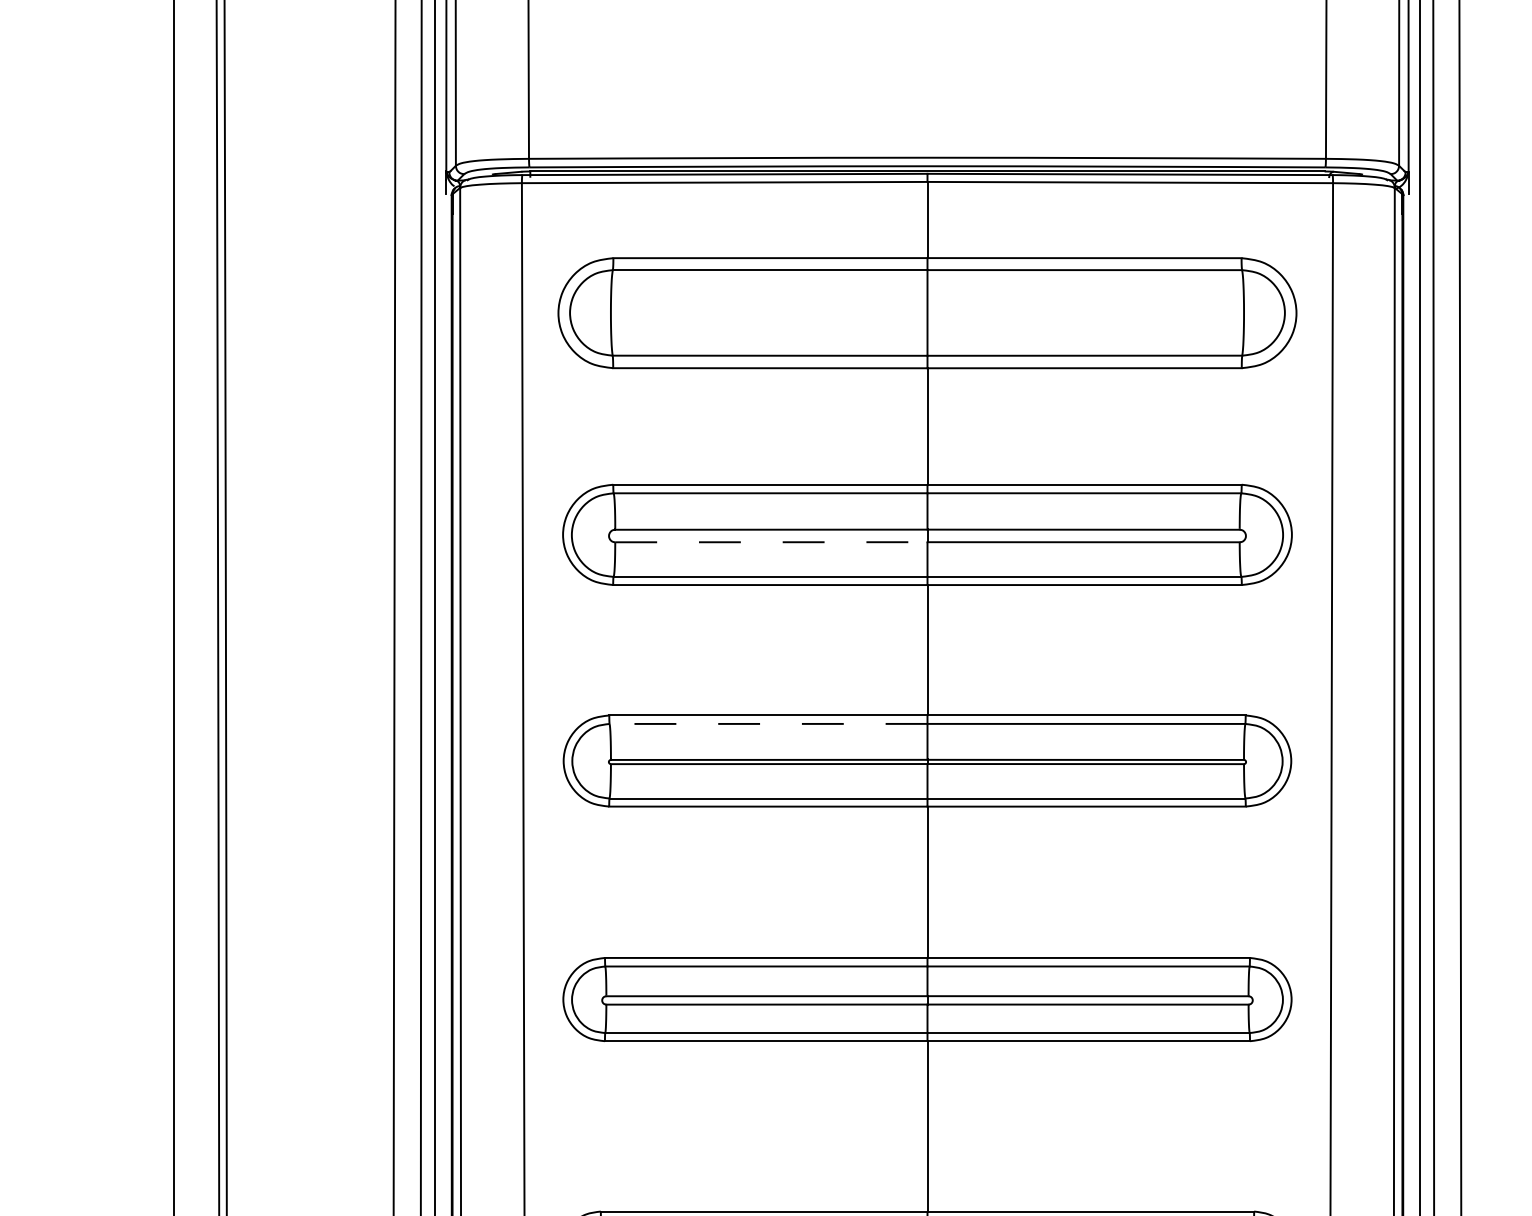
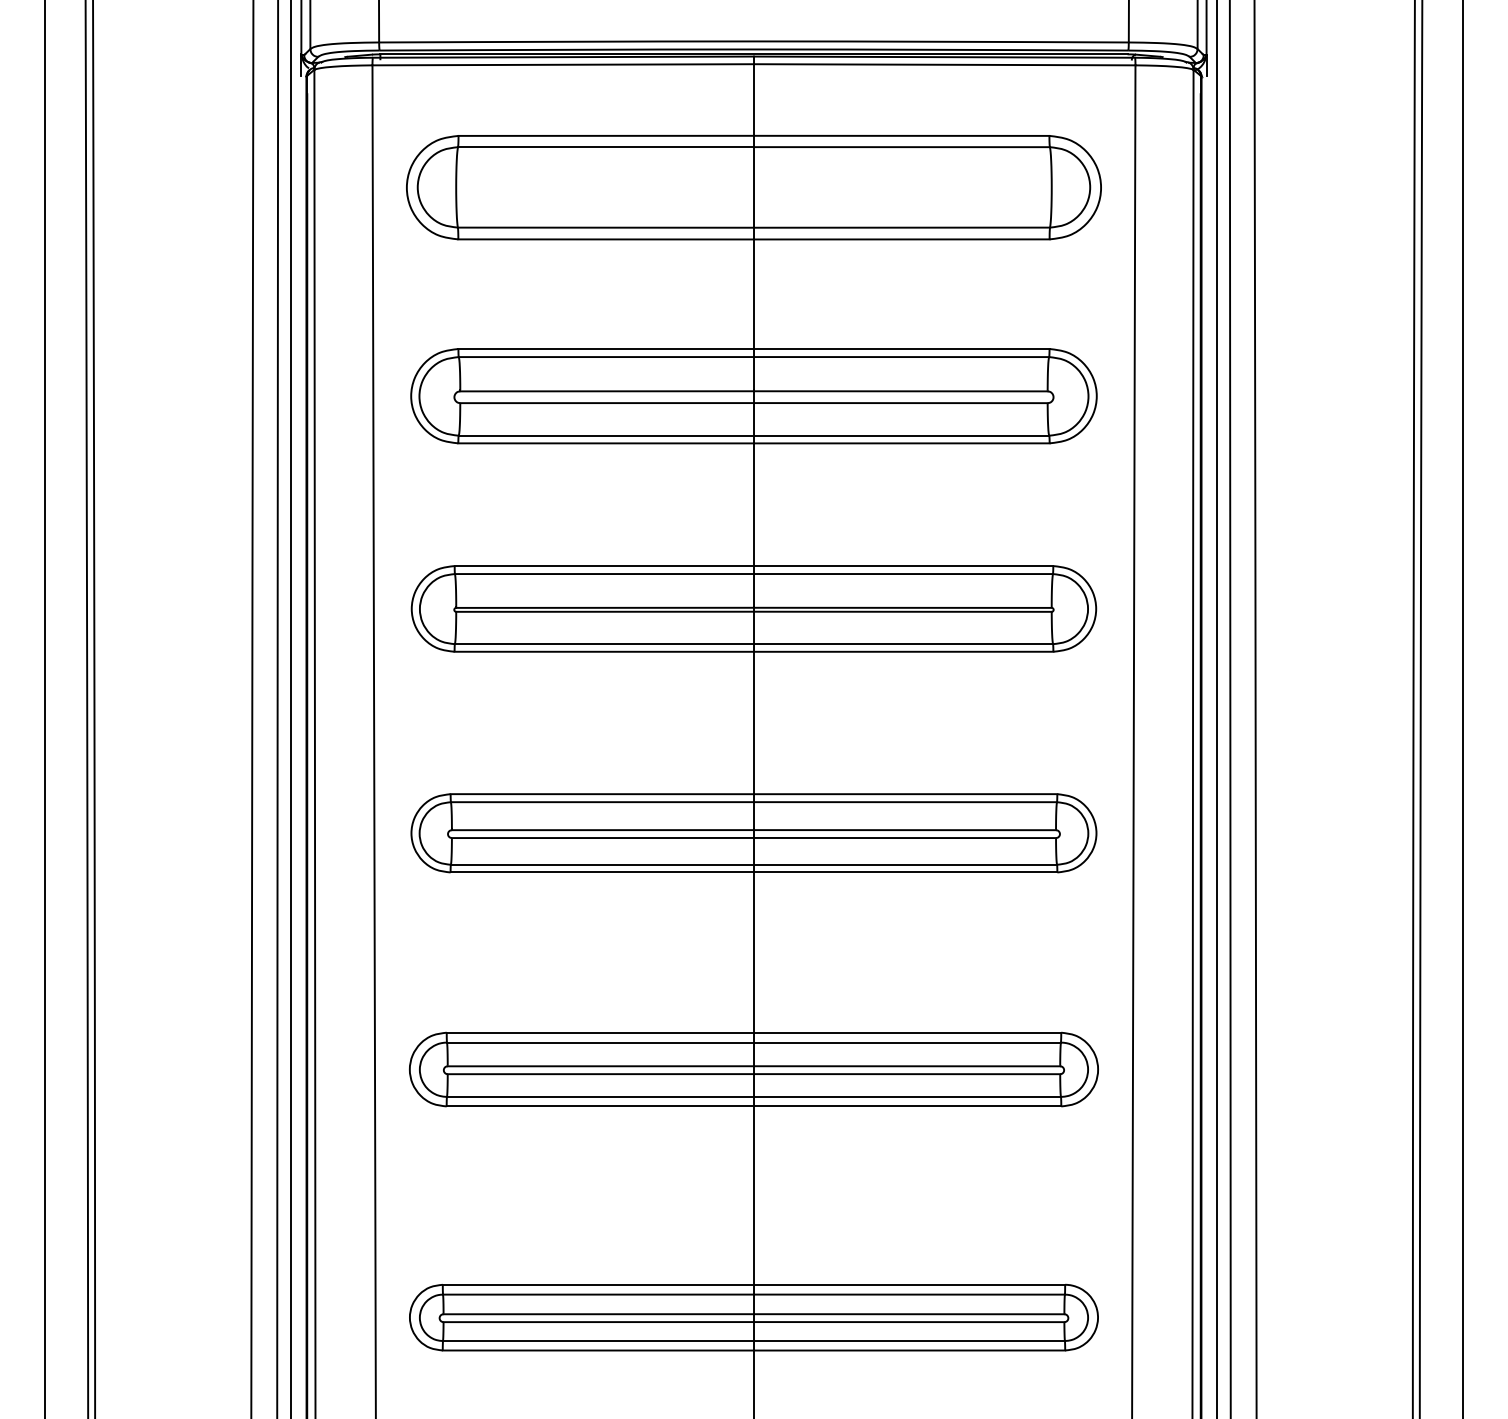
line: (771, 542) -> (607, 403), dashed -> solid
line: (768, 724) -> (604, 574), dashed -> solid

